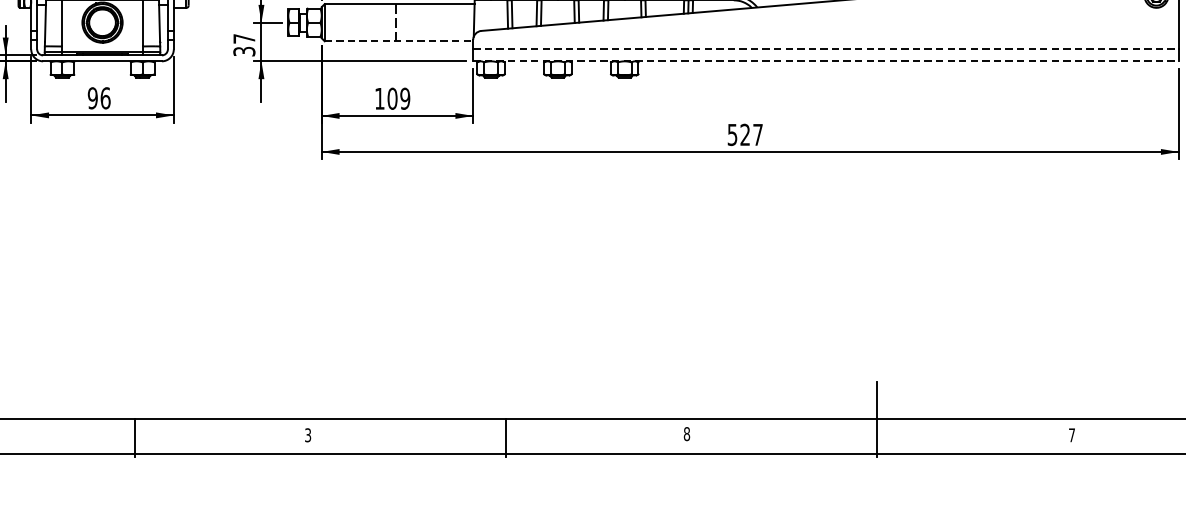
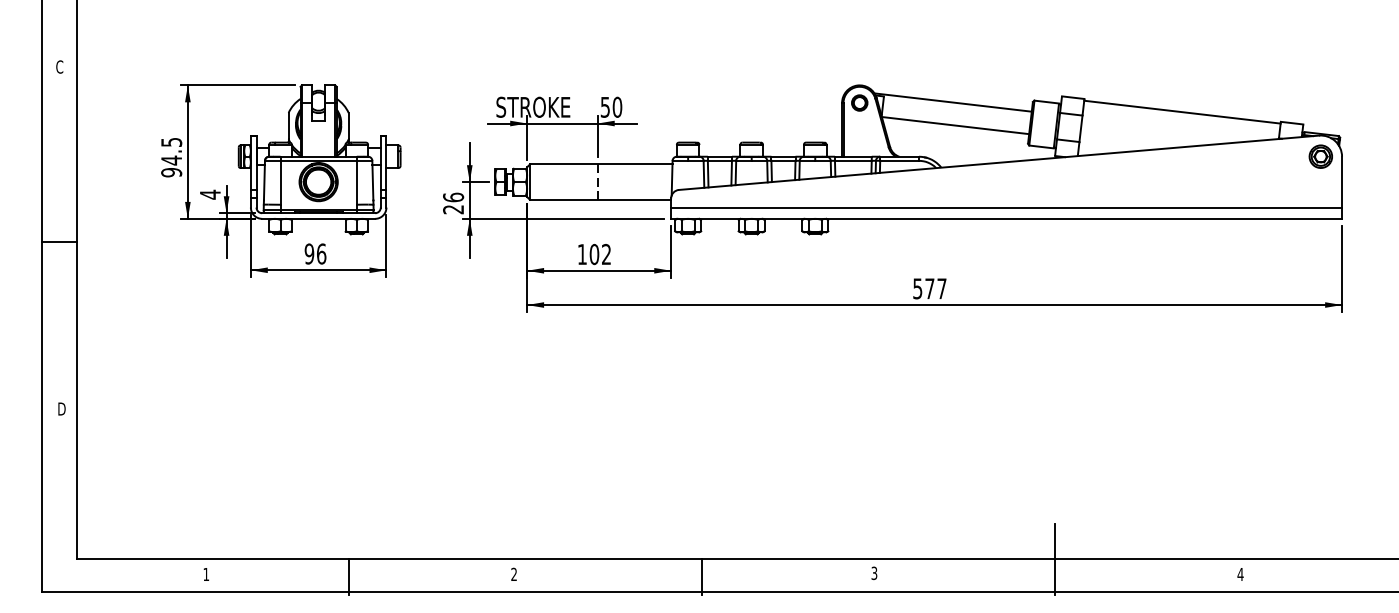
line: (398, 40) -> (600, 199), dashed -> solid
text: (244, 45) -> (453, 203), 37 -> 26
line: (826, 49) -> (1007, 207), dashed -> solid
line: (826, 60) -> (1007, 218), dashed -> solid
text: (405, 98) -> (606, 254), 109 -> 102
text: (744, 134) -> (929, 288), 527 -> 577
text: (687, 433) -> (874, 572), 8 -> 3
text: (307, 435) -> (513, 574), 3 -> 2
text: (1071, 435) -> (1240, 574), 7 -> 4

